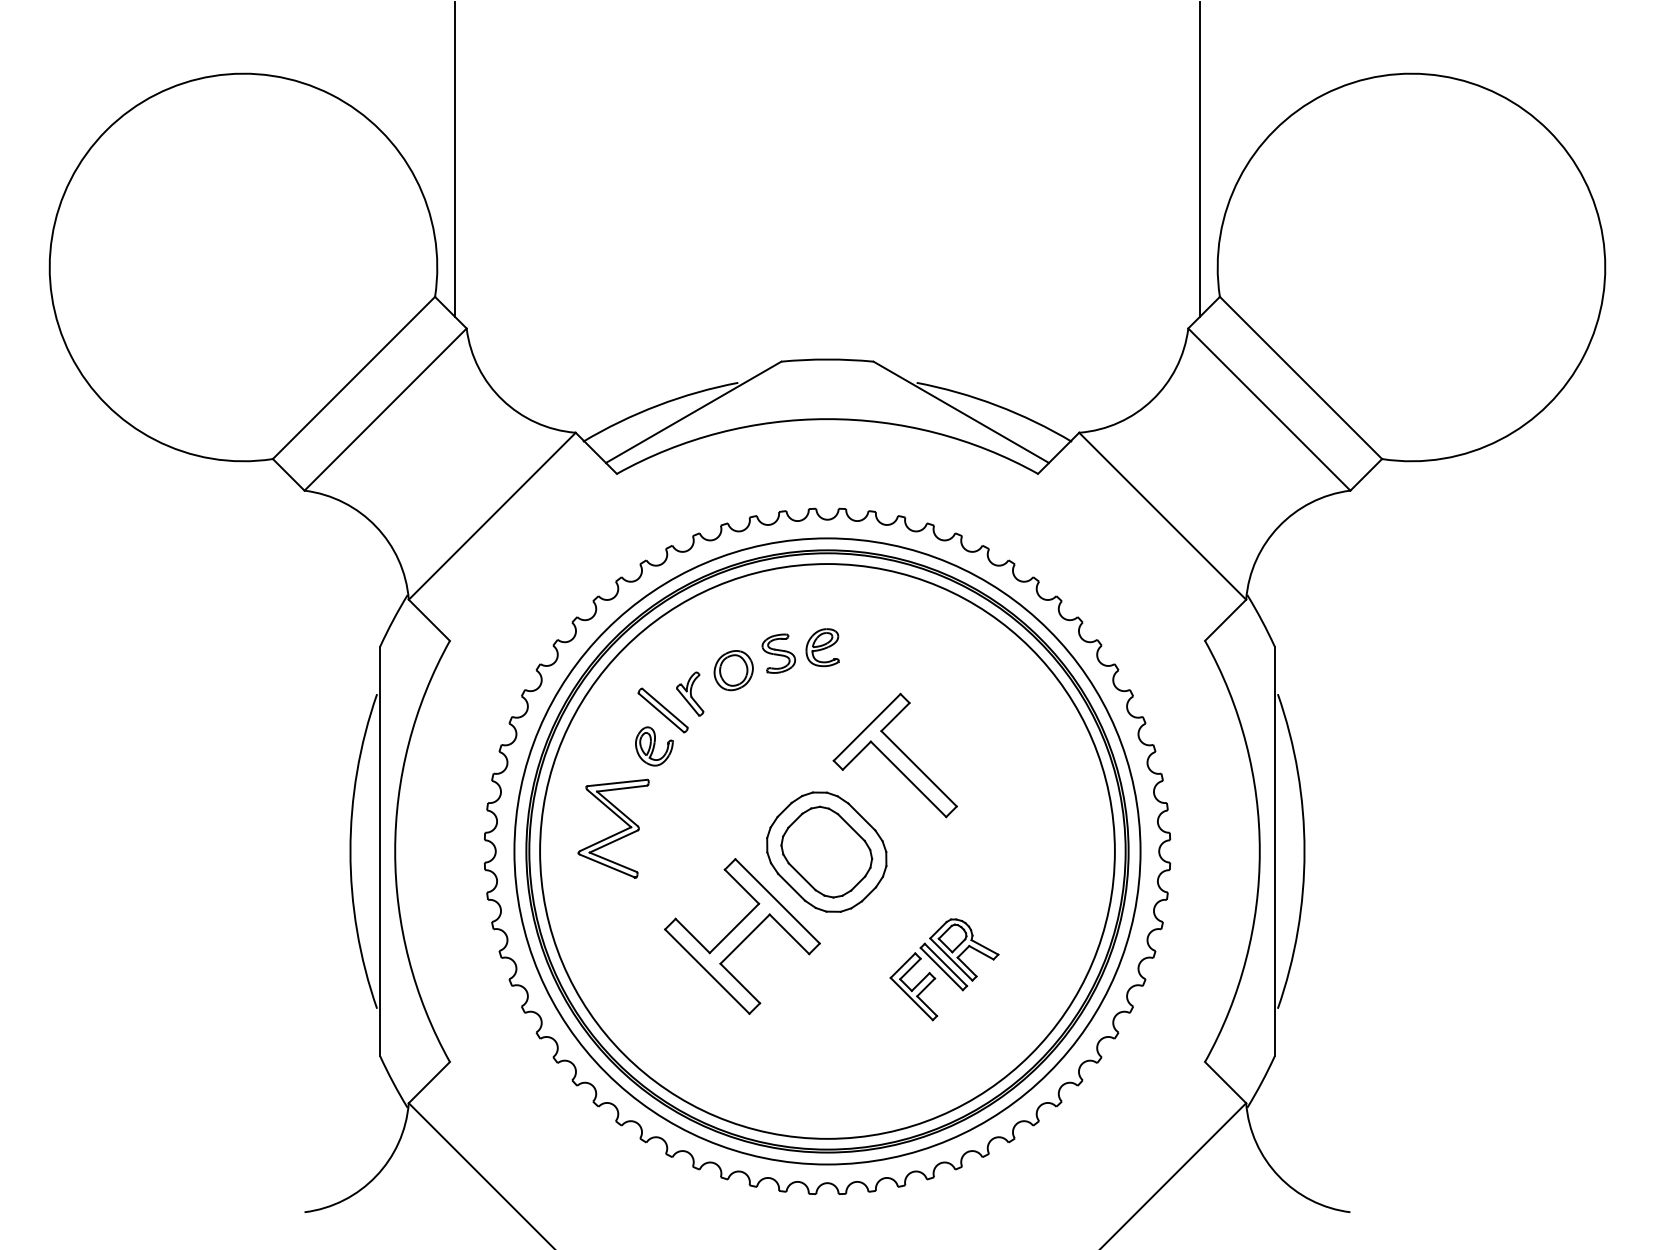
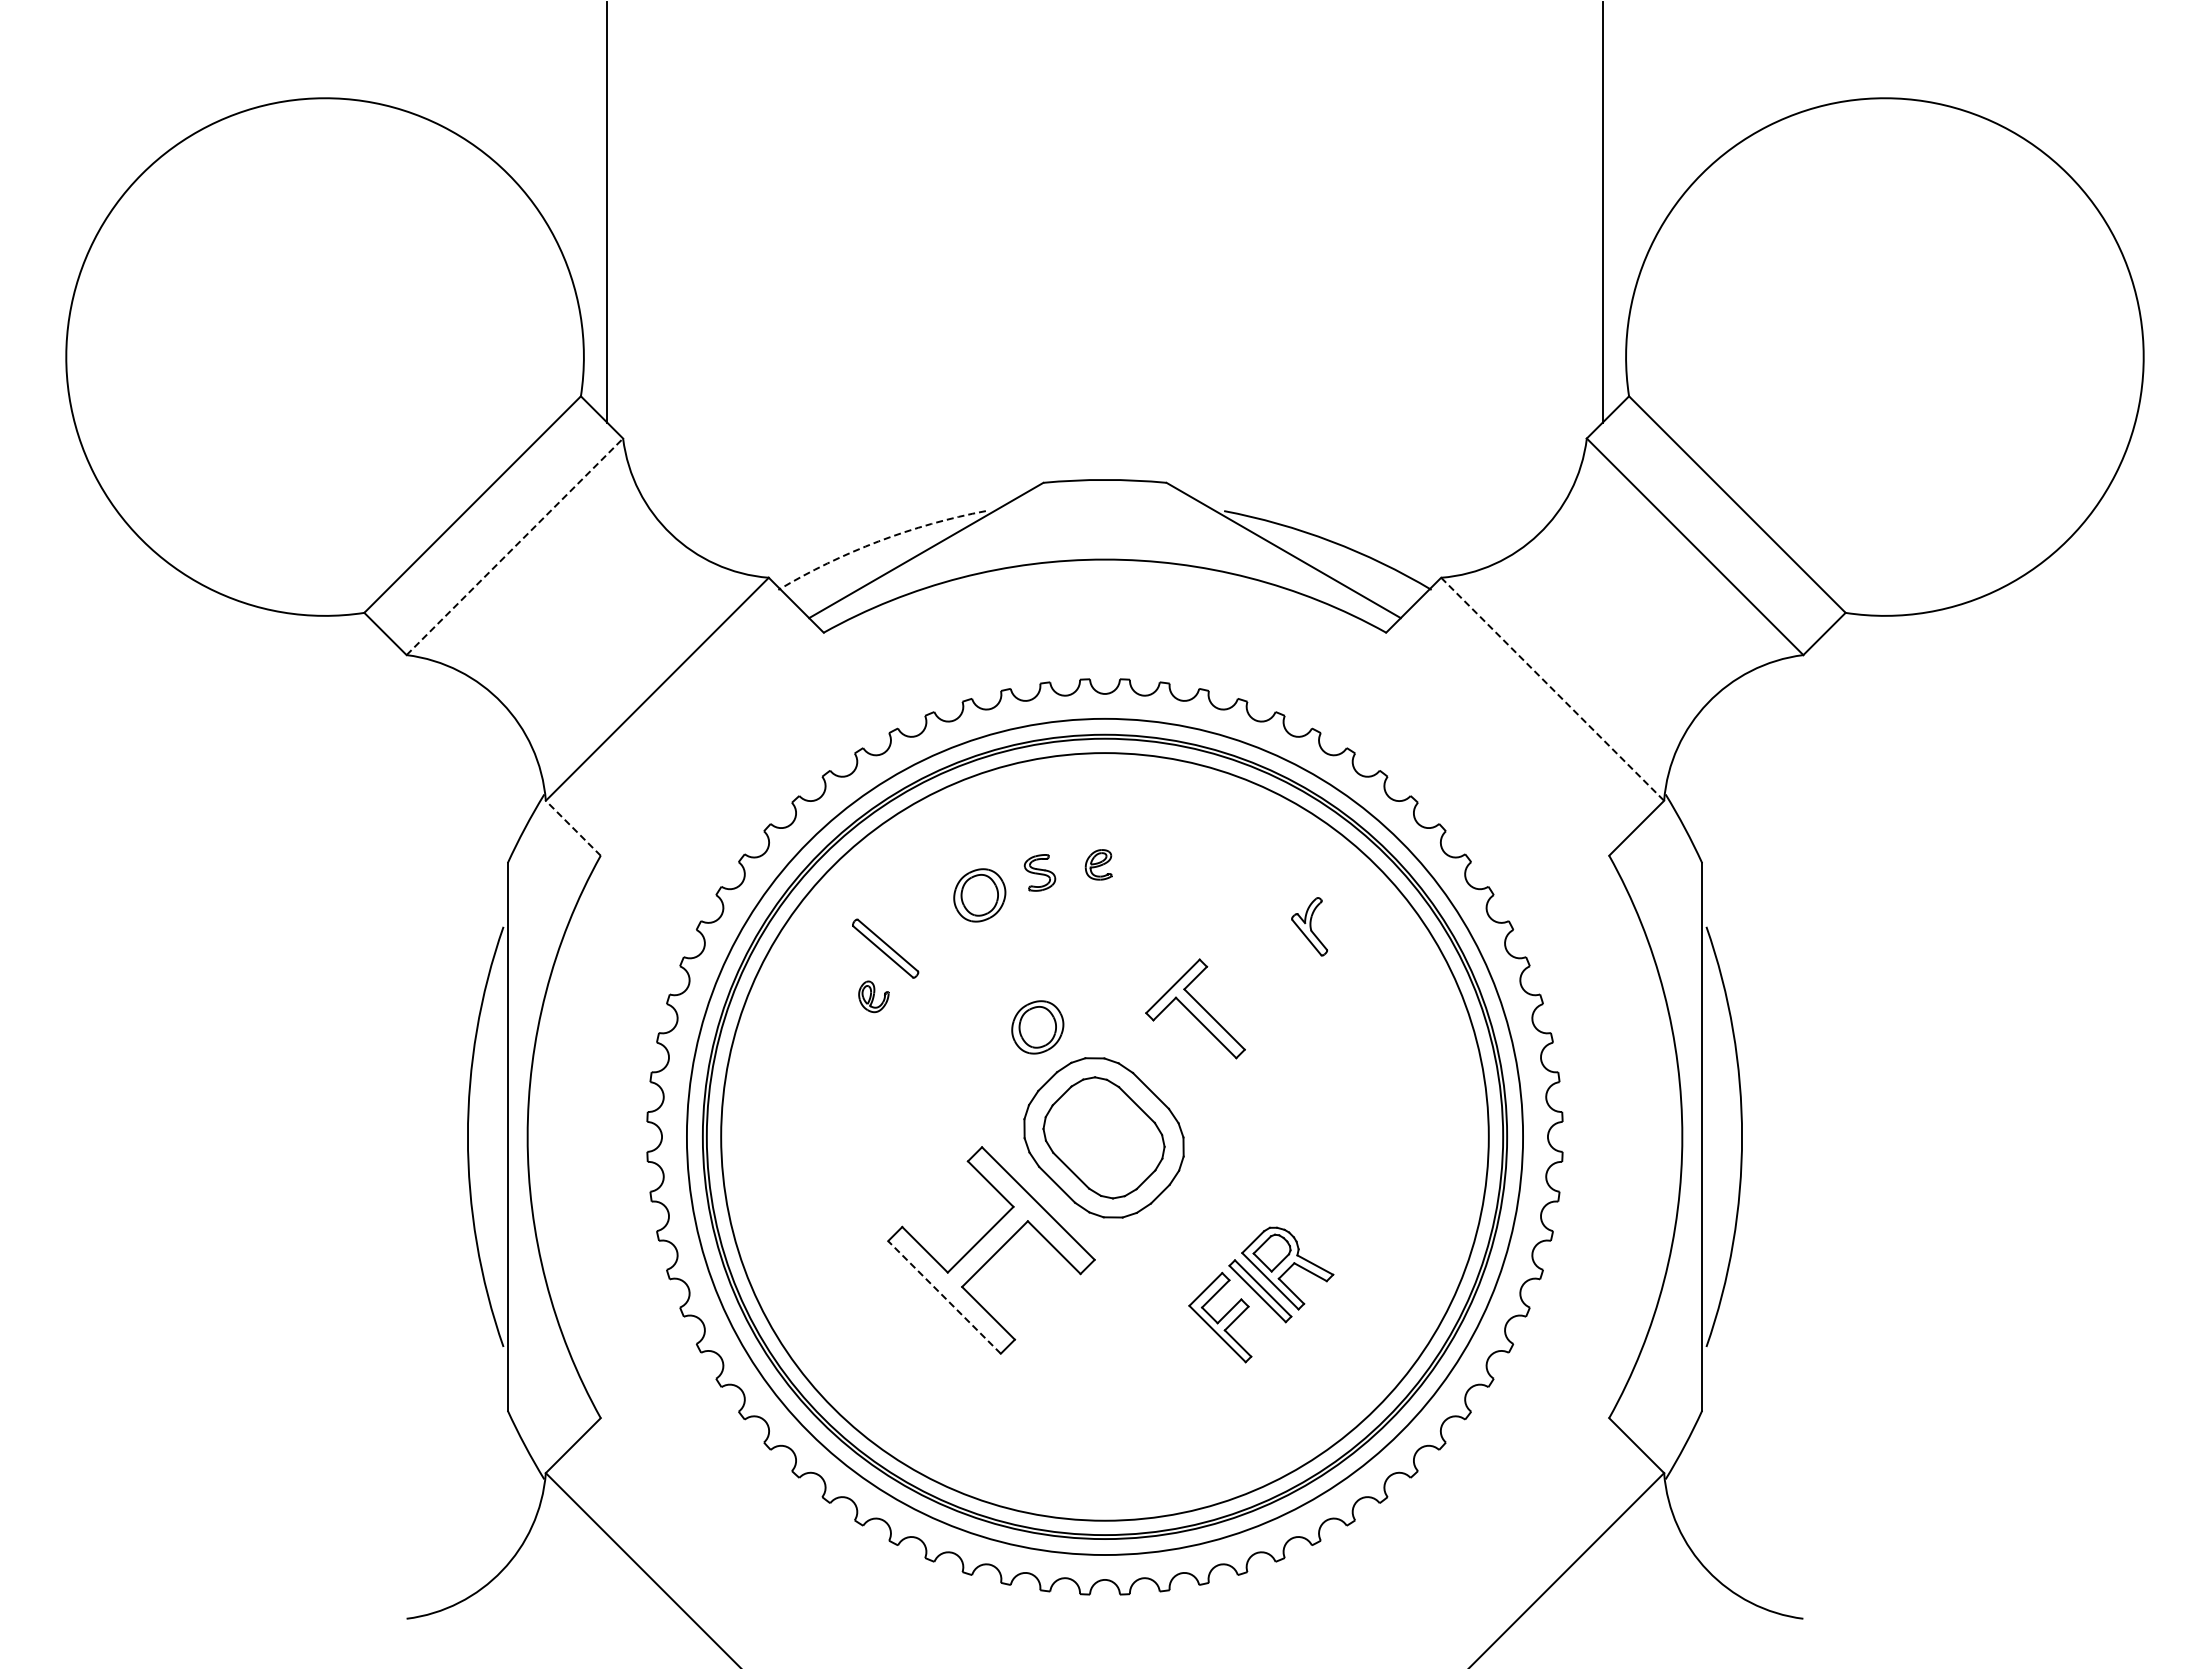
arc: (657, 405) -> (878, 541), solid -> dashed
line: (386, 409) -> (515, 546), solid -> dashed
line: (1162, 516) -> (1552, 689), solid -> dashed
line: (429, 620) -> (573, 828), solid -> dashed
part: (822, 647) -> (1098, 864), size x0.6
part: (778, 653) -> (1039, 872), size x0.7
part: (690, 693) -> (1309, 926), moved
part: (654, 746) -> (873, 996), size x0.6
part: (895, 755) -> (1195, 1008), size x0.6
part: (776, 769) -> (1037, 1027), added
part: (616, 833) -> (823, 1112), removed
line: (707, 971) -> (944, 1297), solid -> dashed

